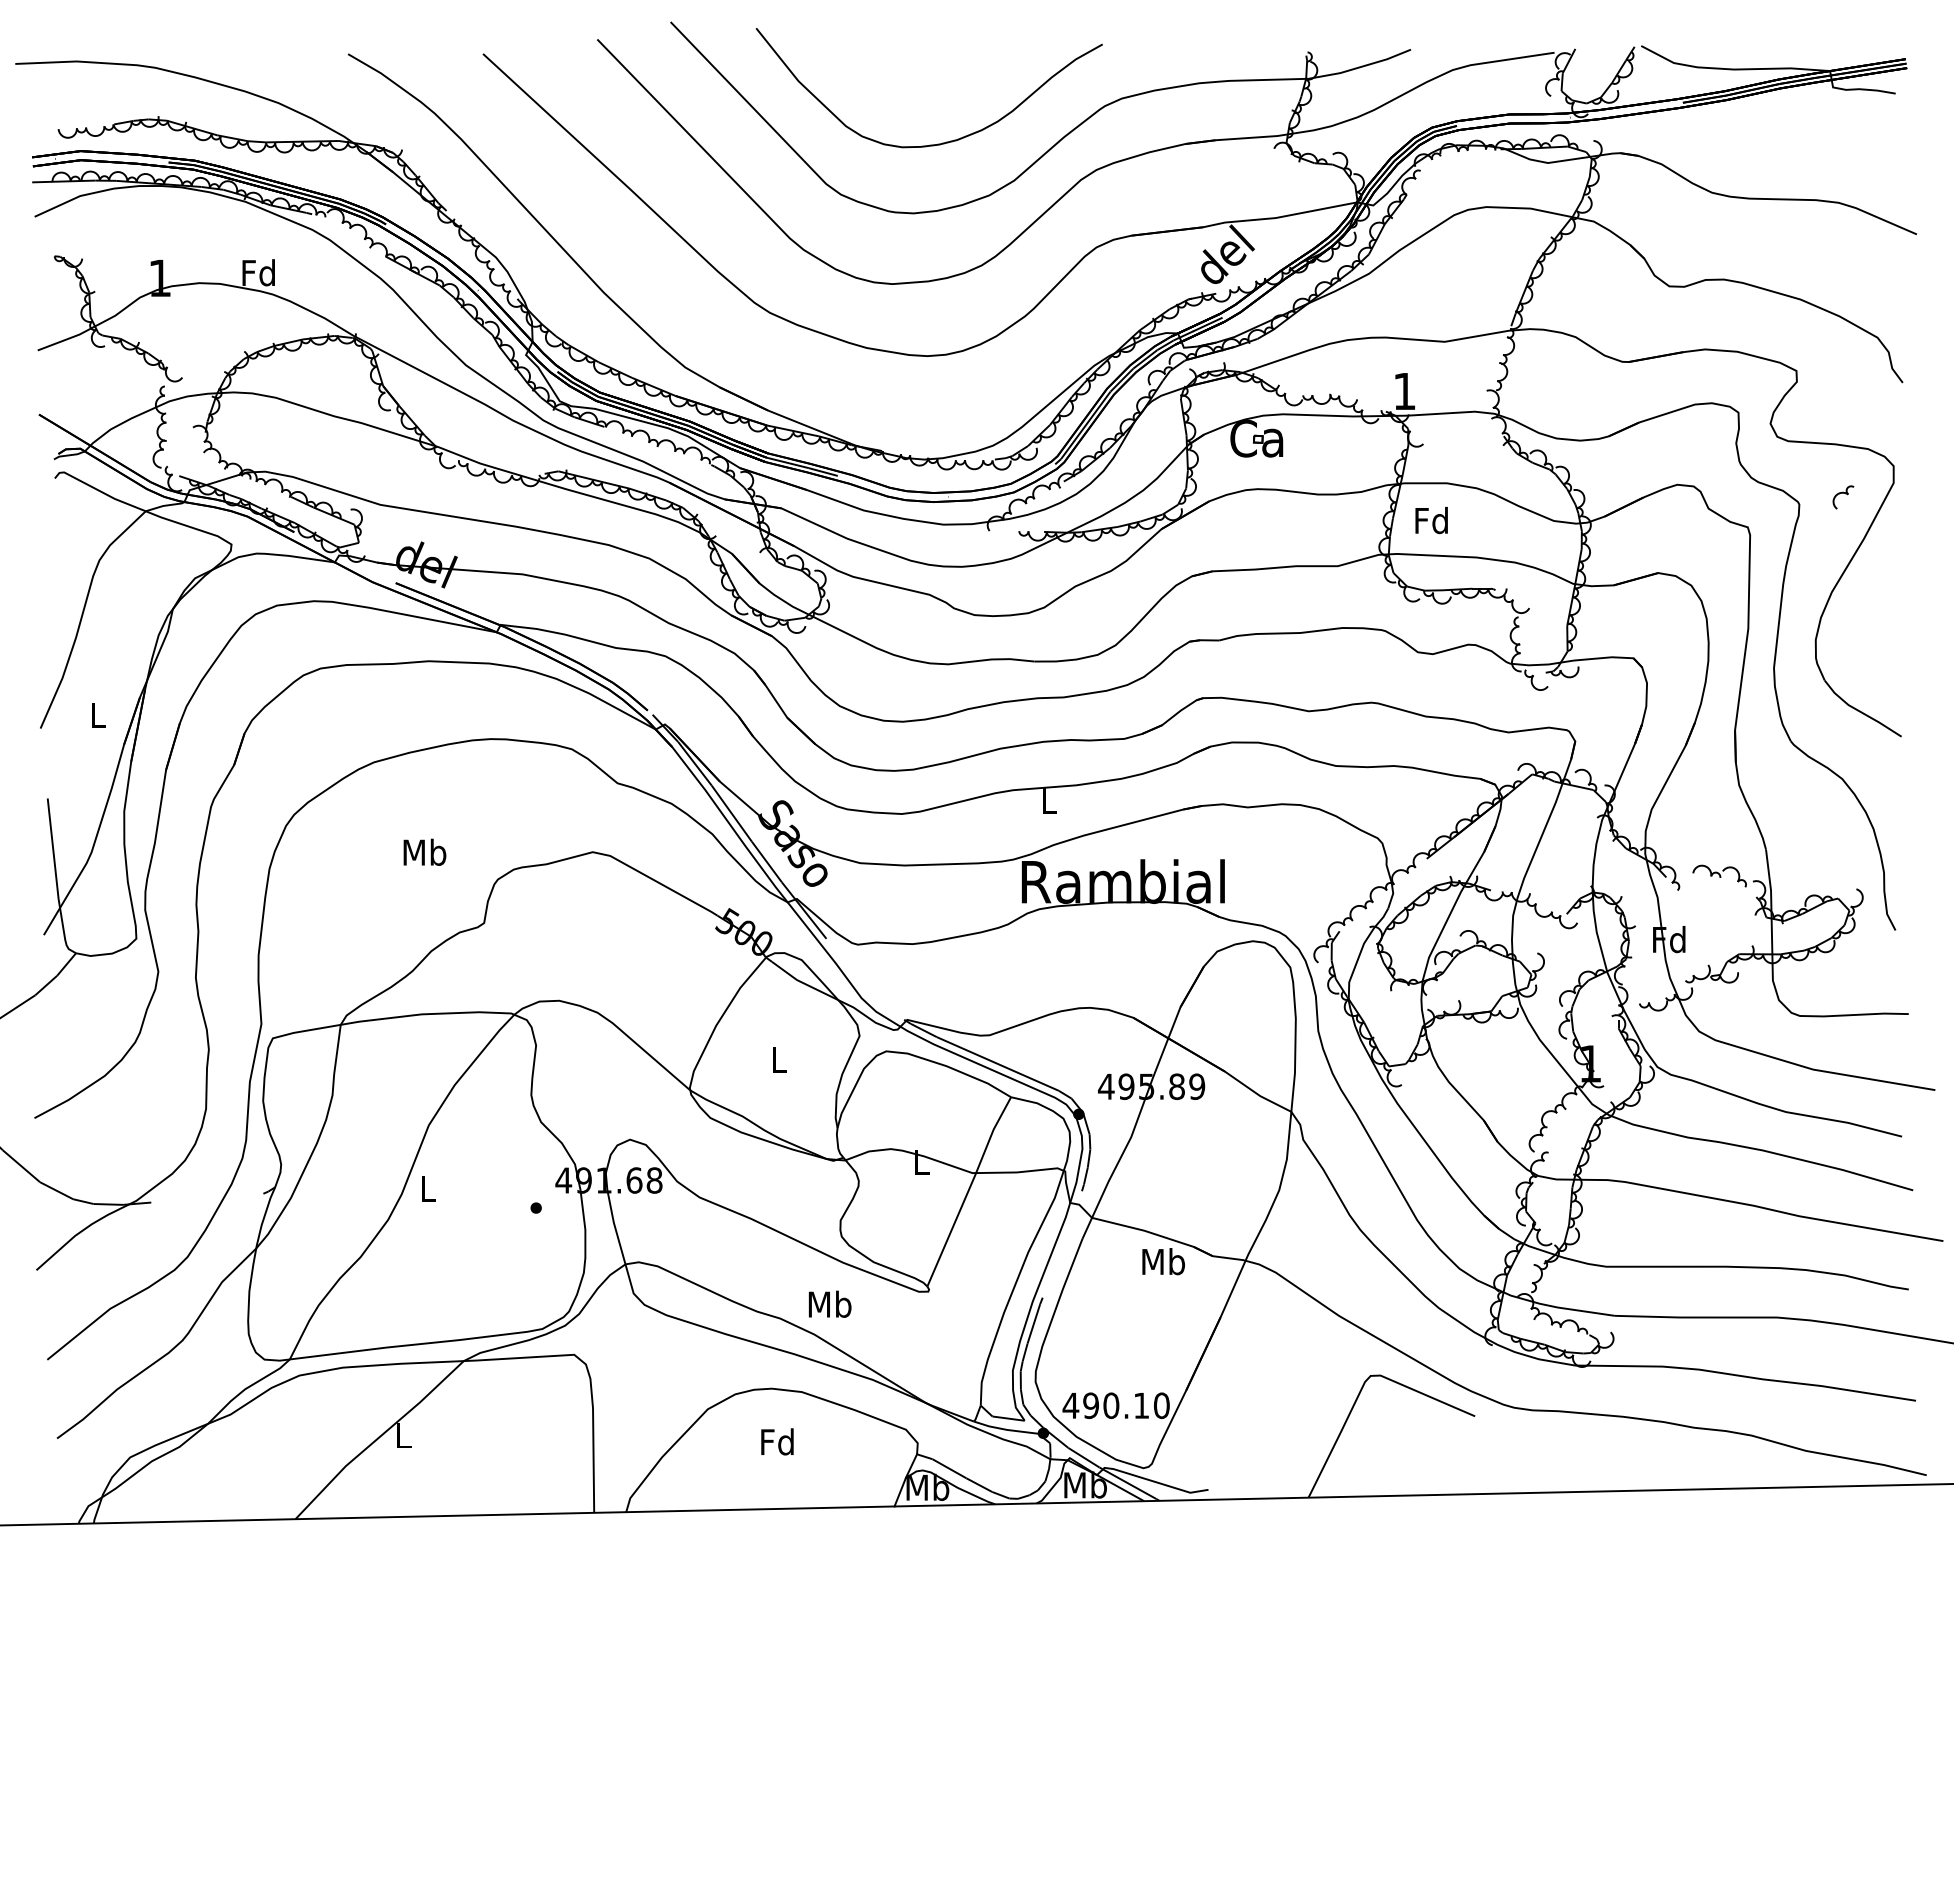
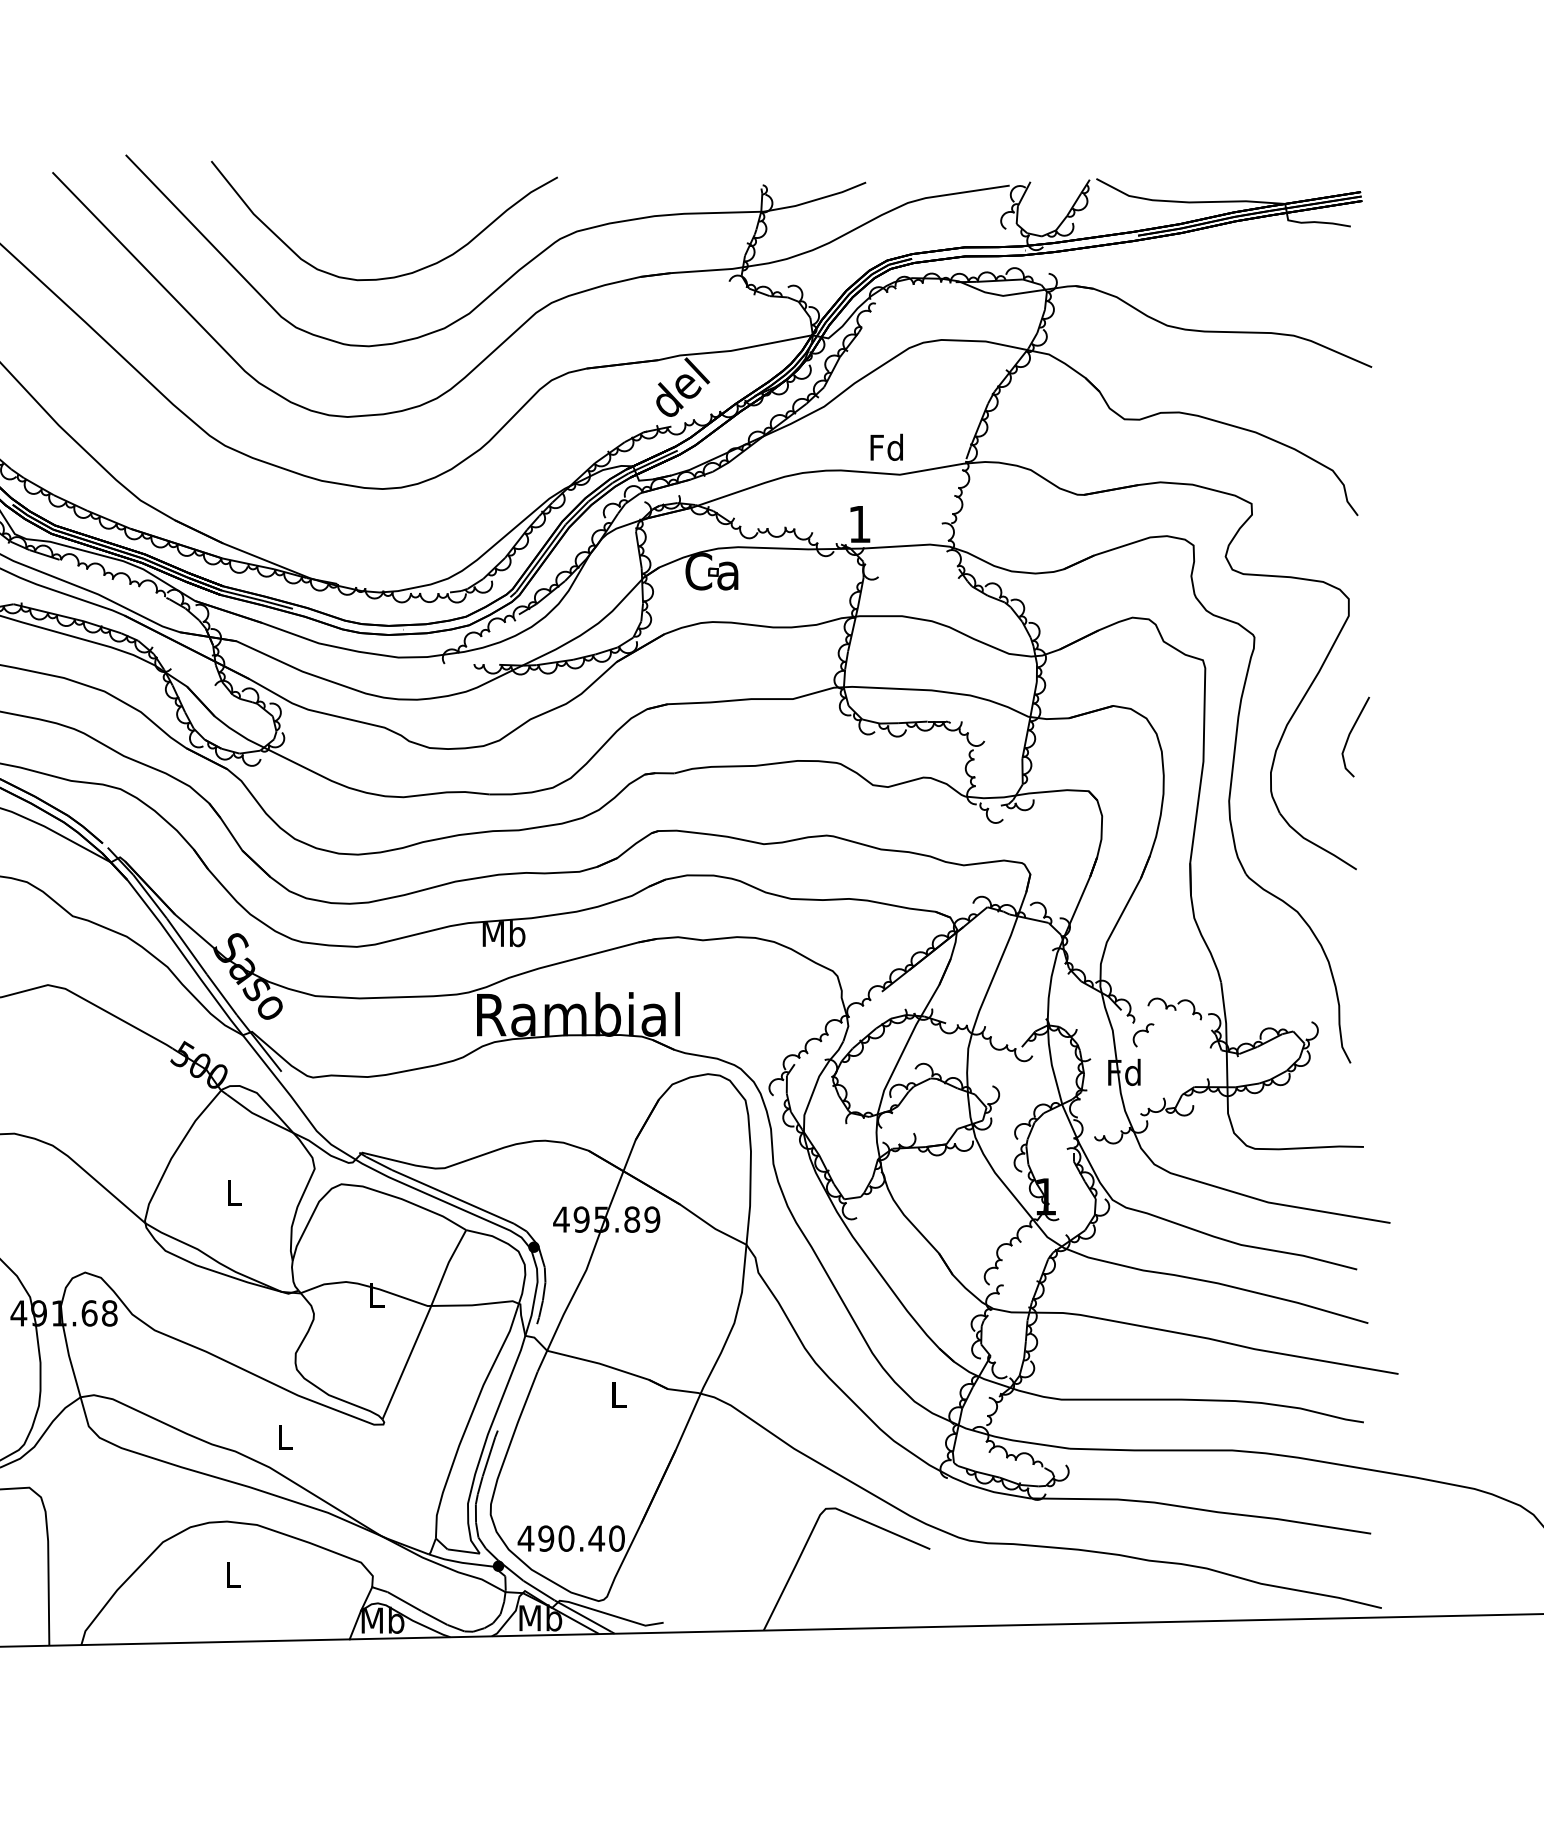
part: (1843, 497) -> (1143, 1035), moved
text: (1431, 520) -> (886, 447), moved
line: (1895, 601) -> (1350, 734), added
text: (1048, 800) -> (503, 933), L -> Mb
text: (1163, 1261) -> (618, 1394), Mb -> L
text: (829, 1303) -> (284, 1436), Mb -> L
text: (1141, 1405) -> (596, 1538), 490.10 -> 490.40
text: (777, 1441) -> (232, 1574), Fd -> L

